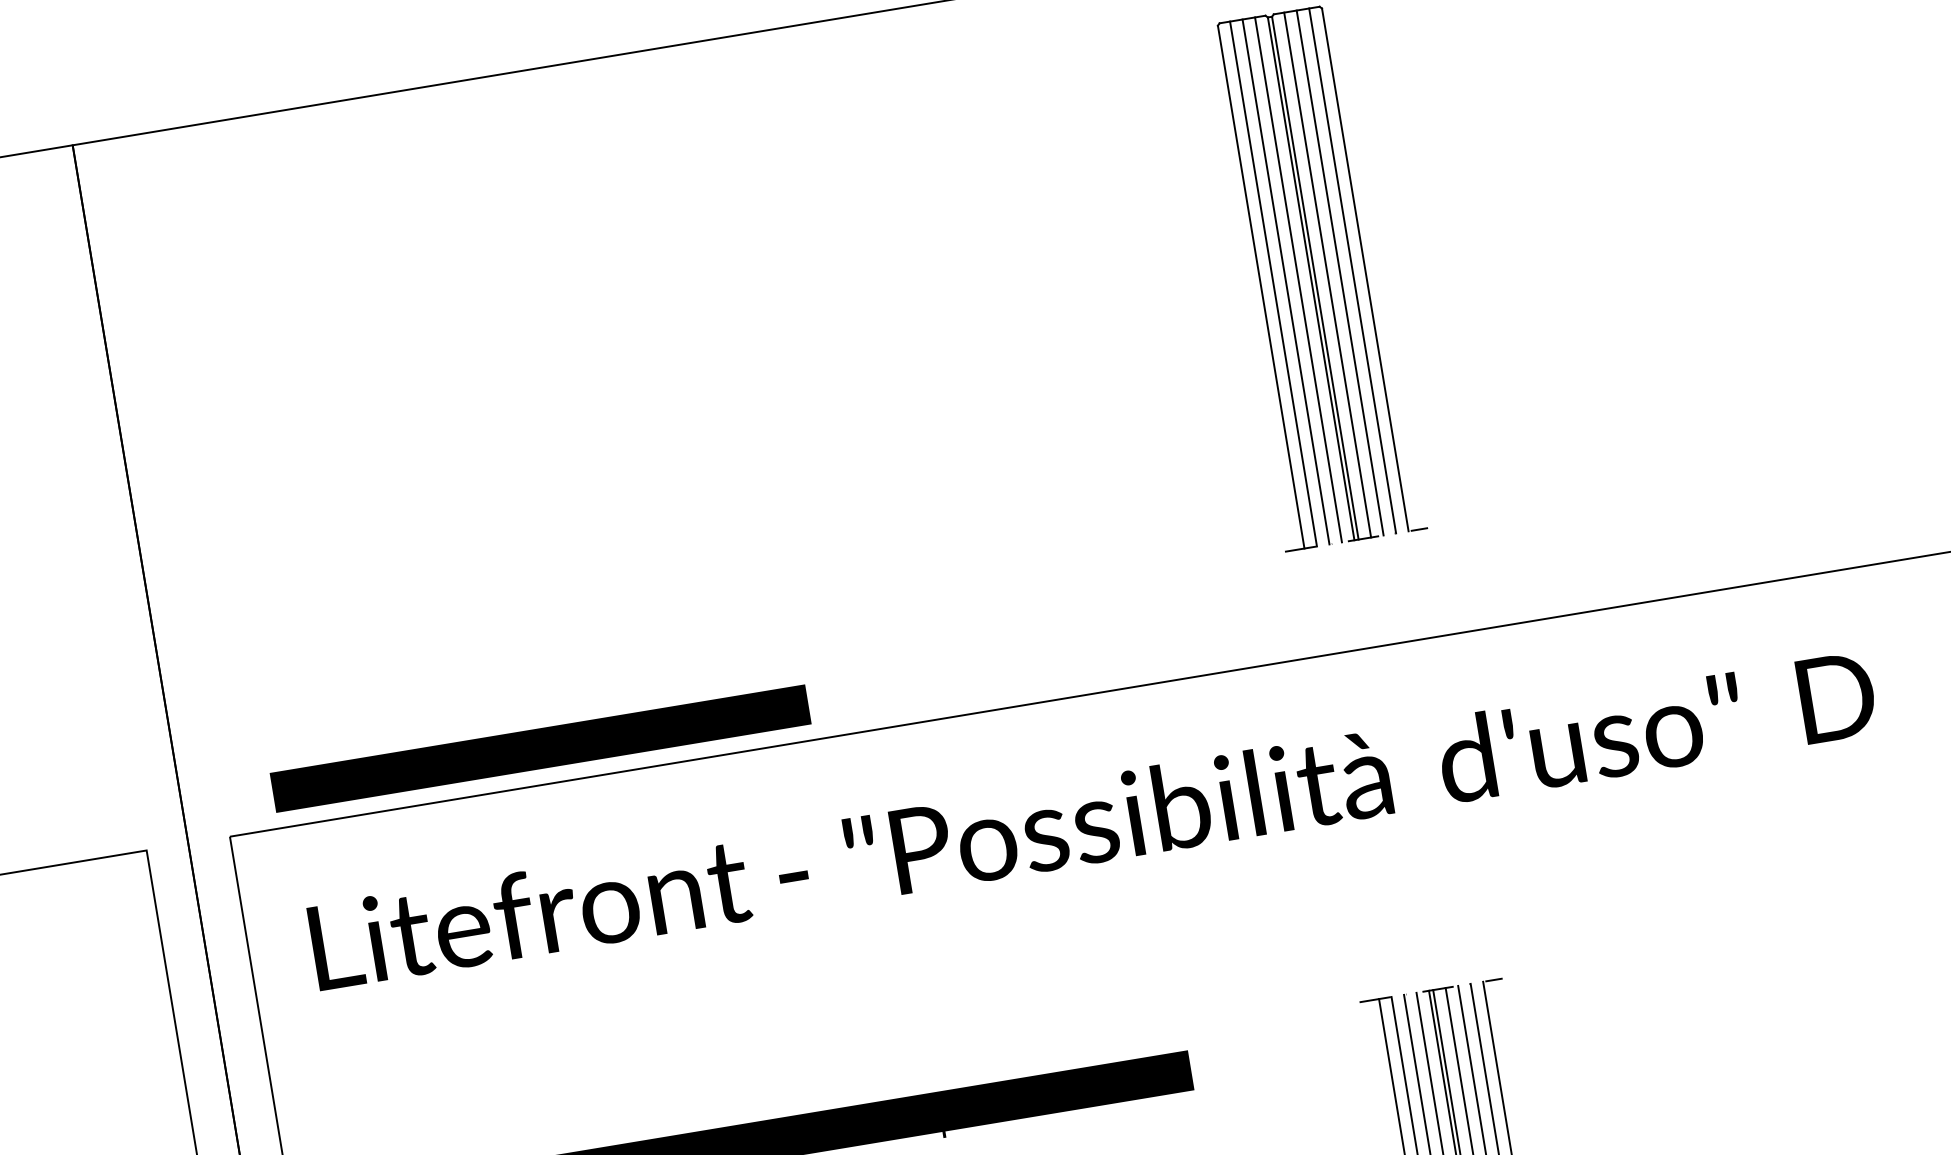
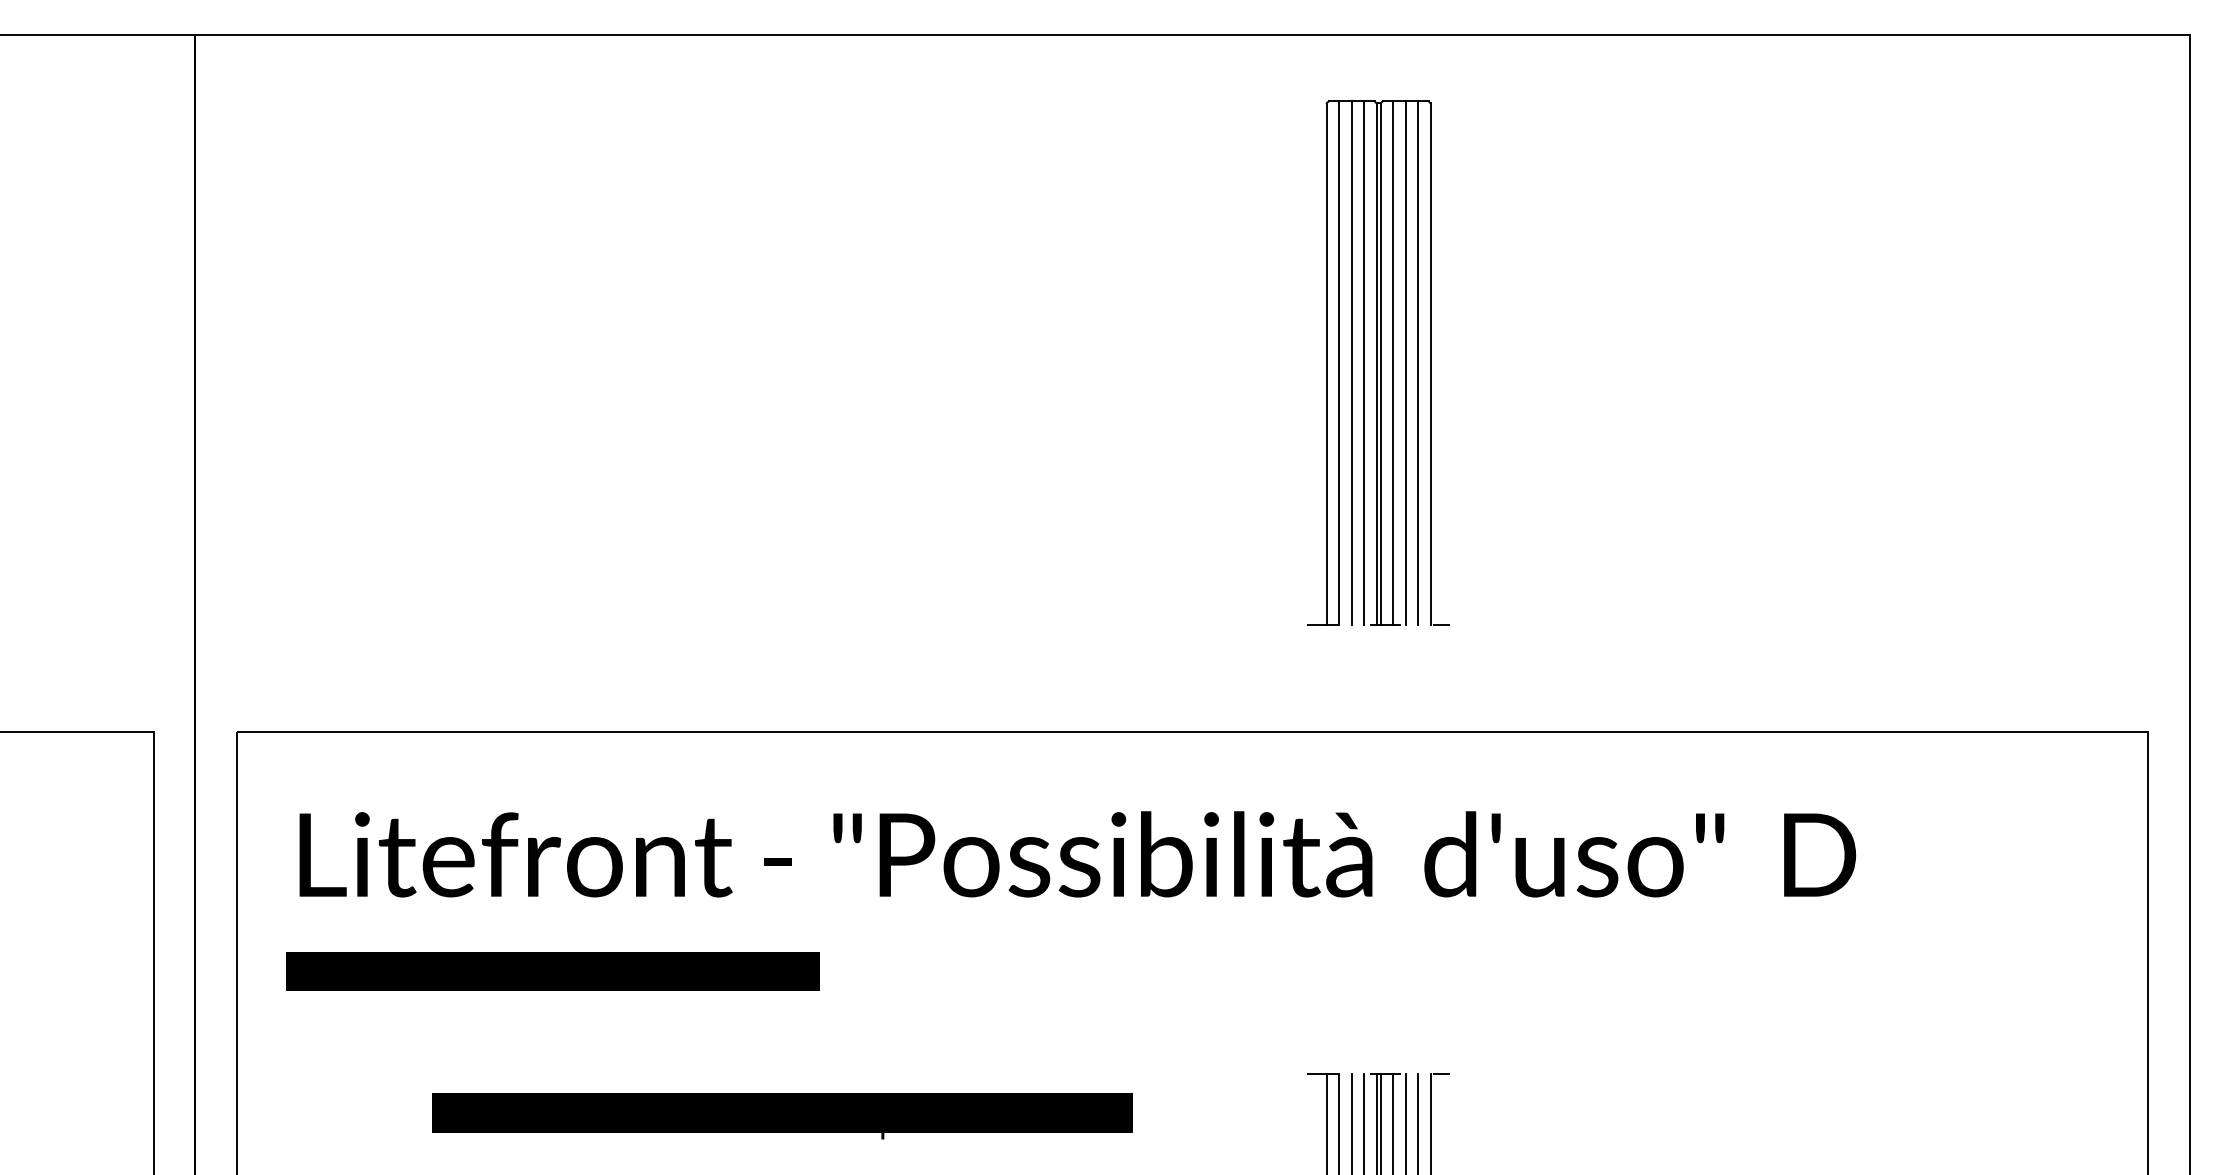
text: (540, 748) -> (552, 971), moved

